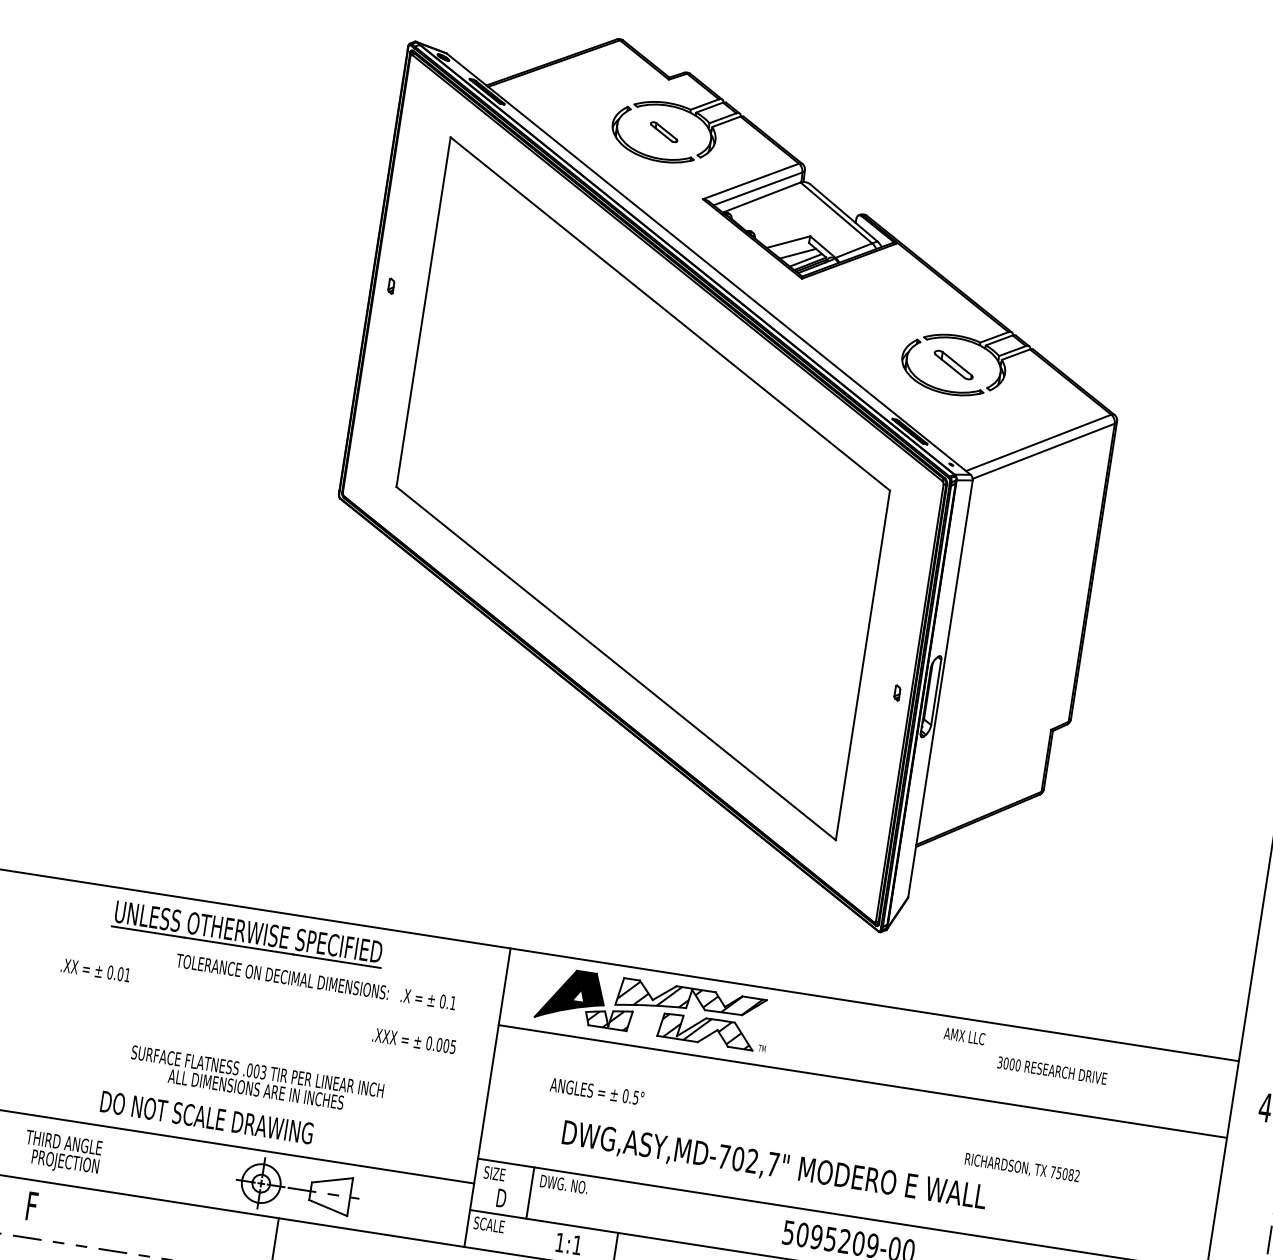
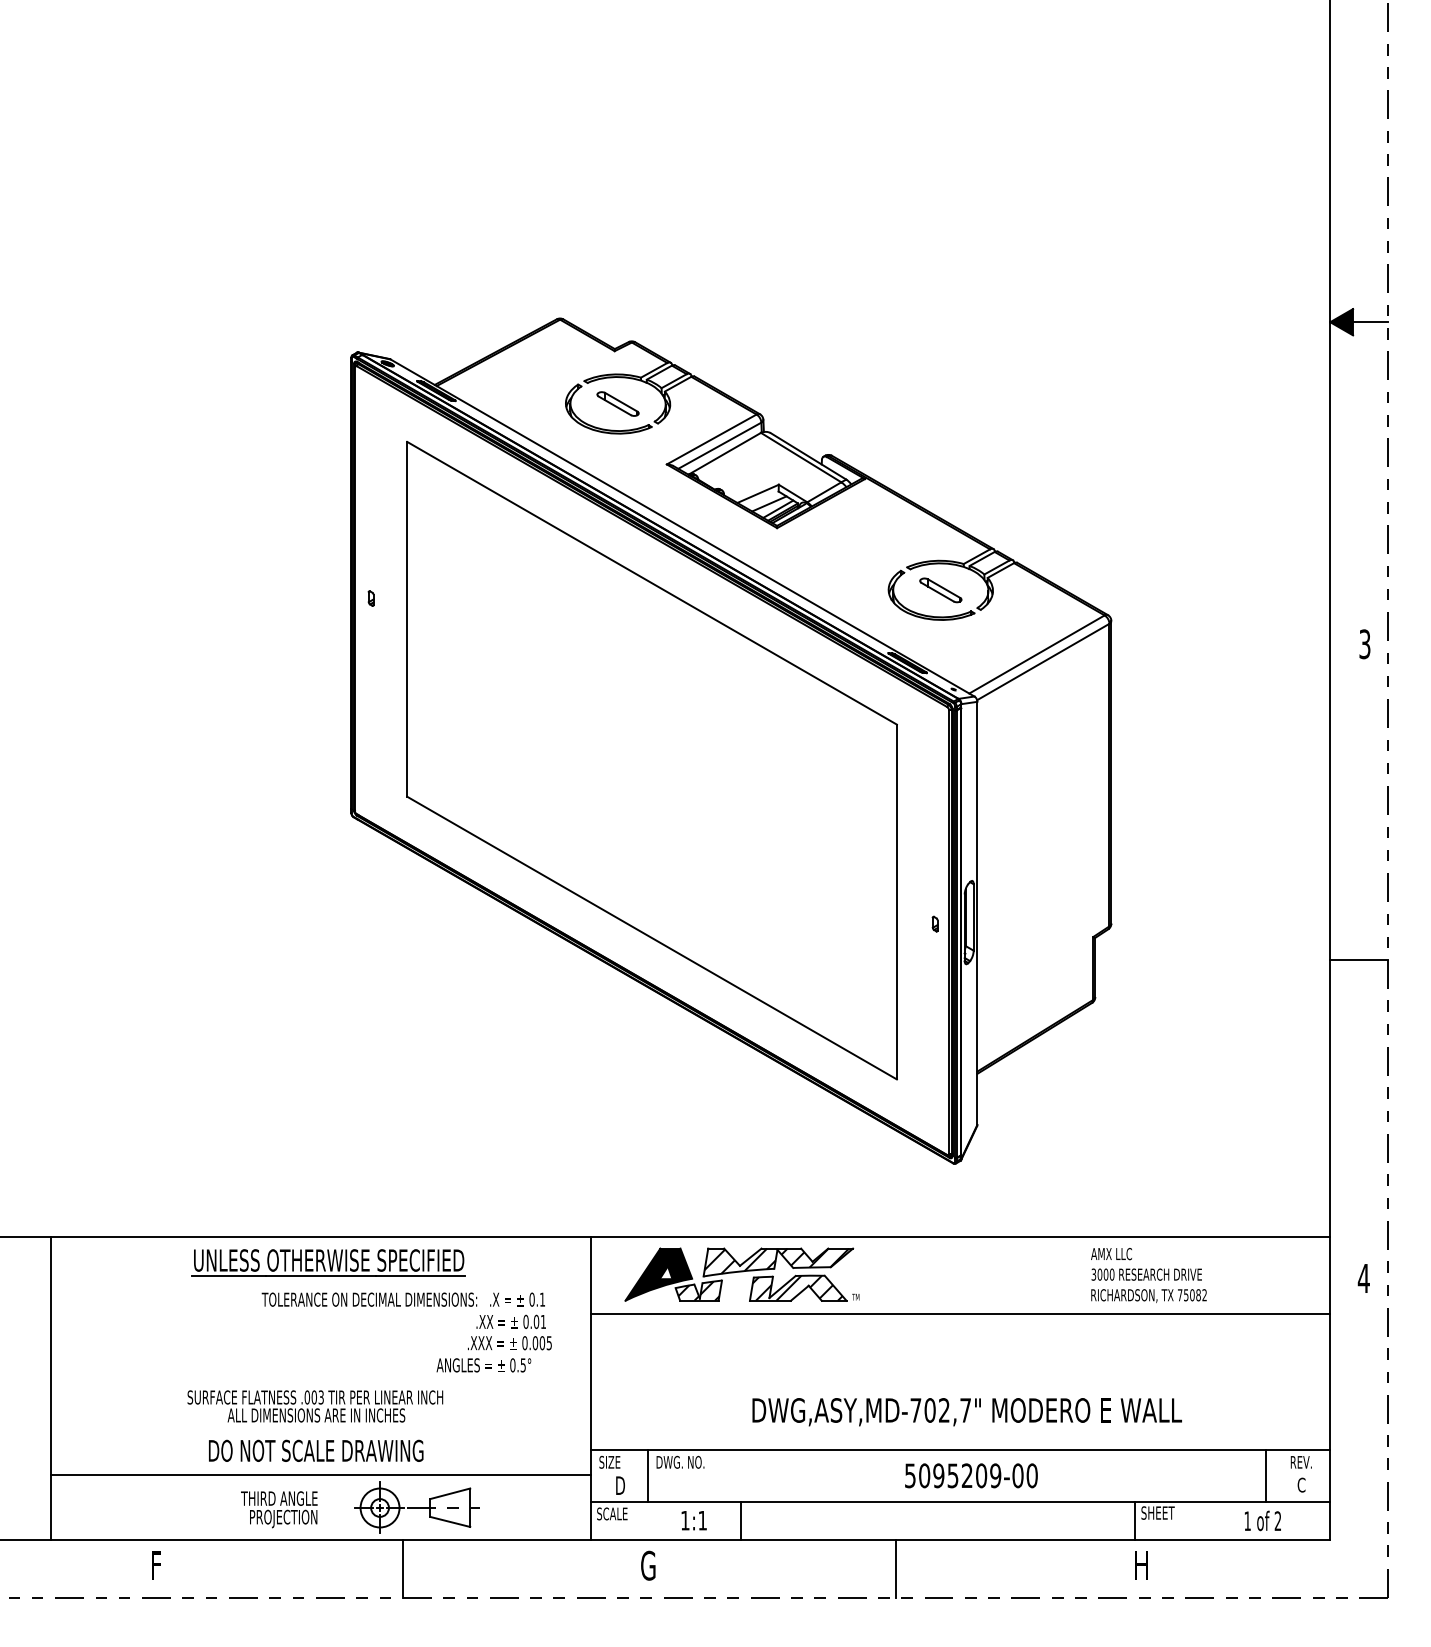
part: (663, 131) -> (617, 403), size x1.43
text: (95, 969) -> (510, 1321), moved
text: (964, 1036) -> (1111, 1254), moved
text: (256, 1080) -> (315, 1406), moved
text: (596, 1091) -> (483, 1365), moved
text: (62, 1153) -> (279, 1509), moved
text: (773, 1166) -> (966, 1412), moved
text: (1021, 1167) -> (1148, 1295), moved

